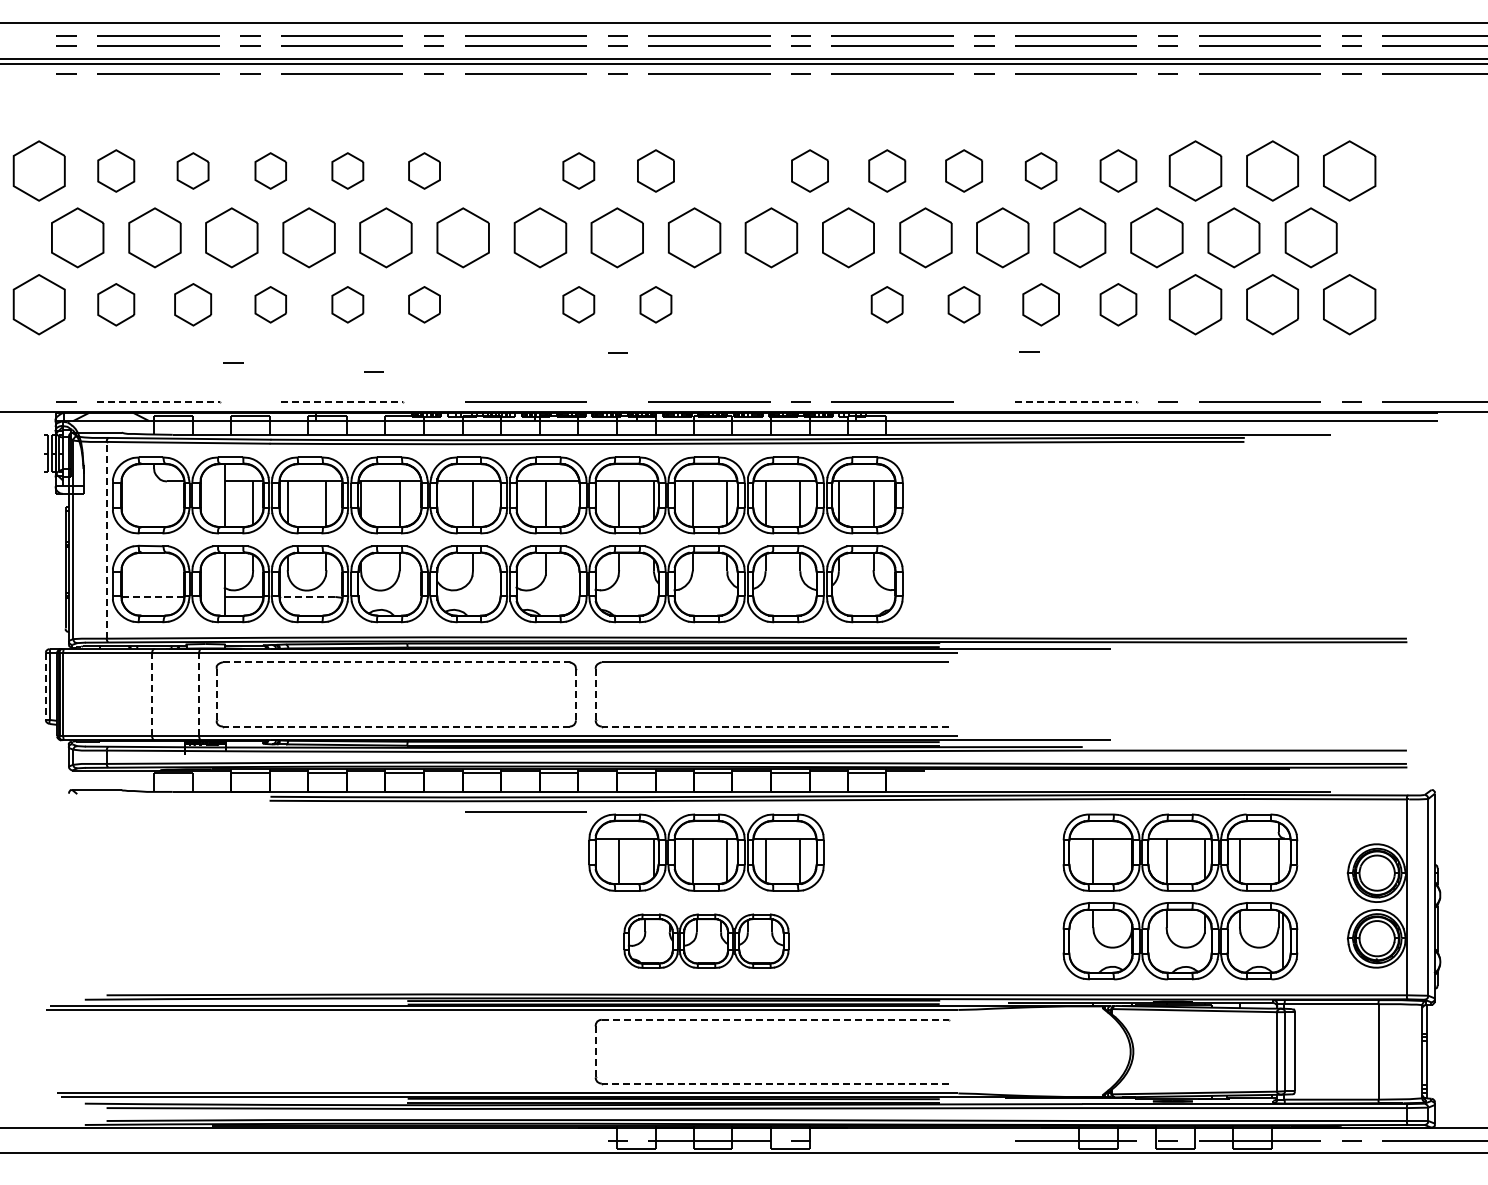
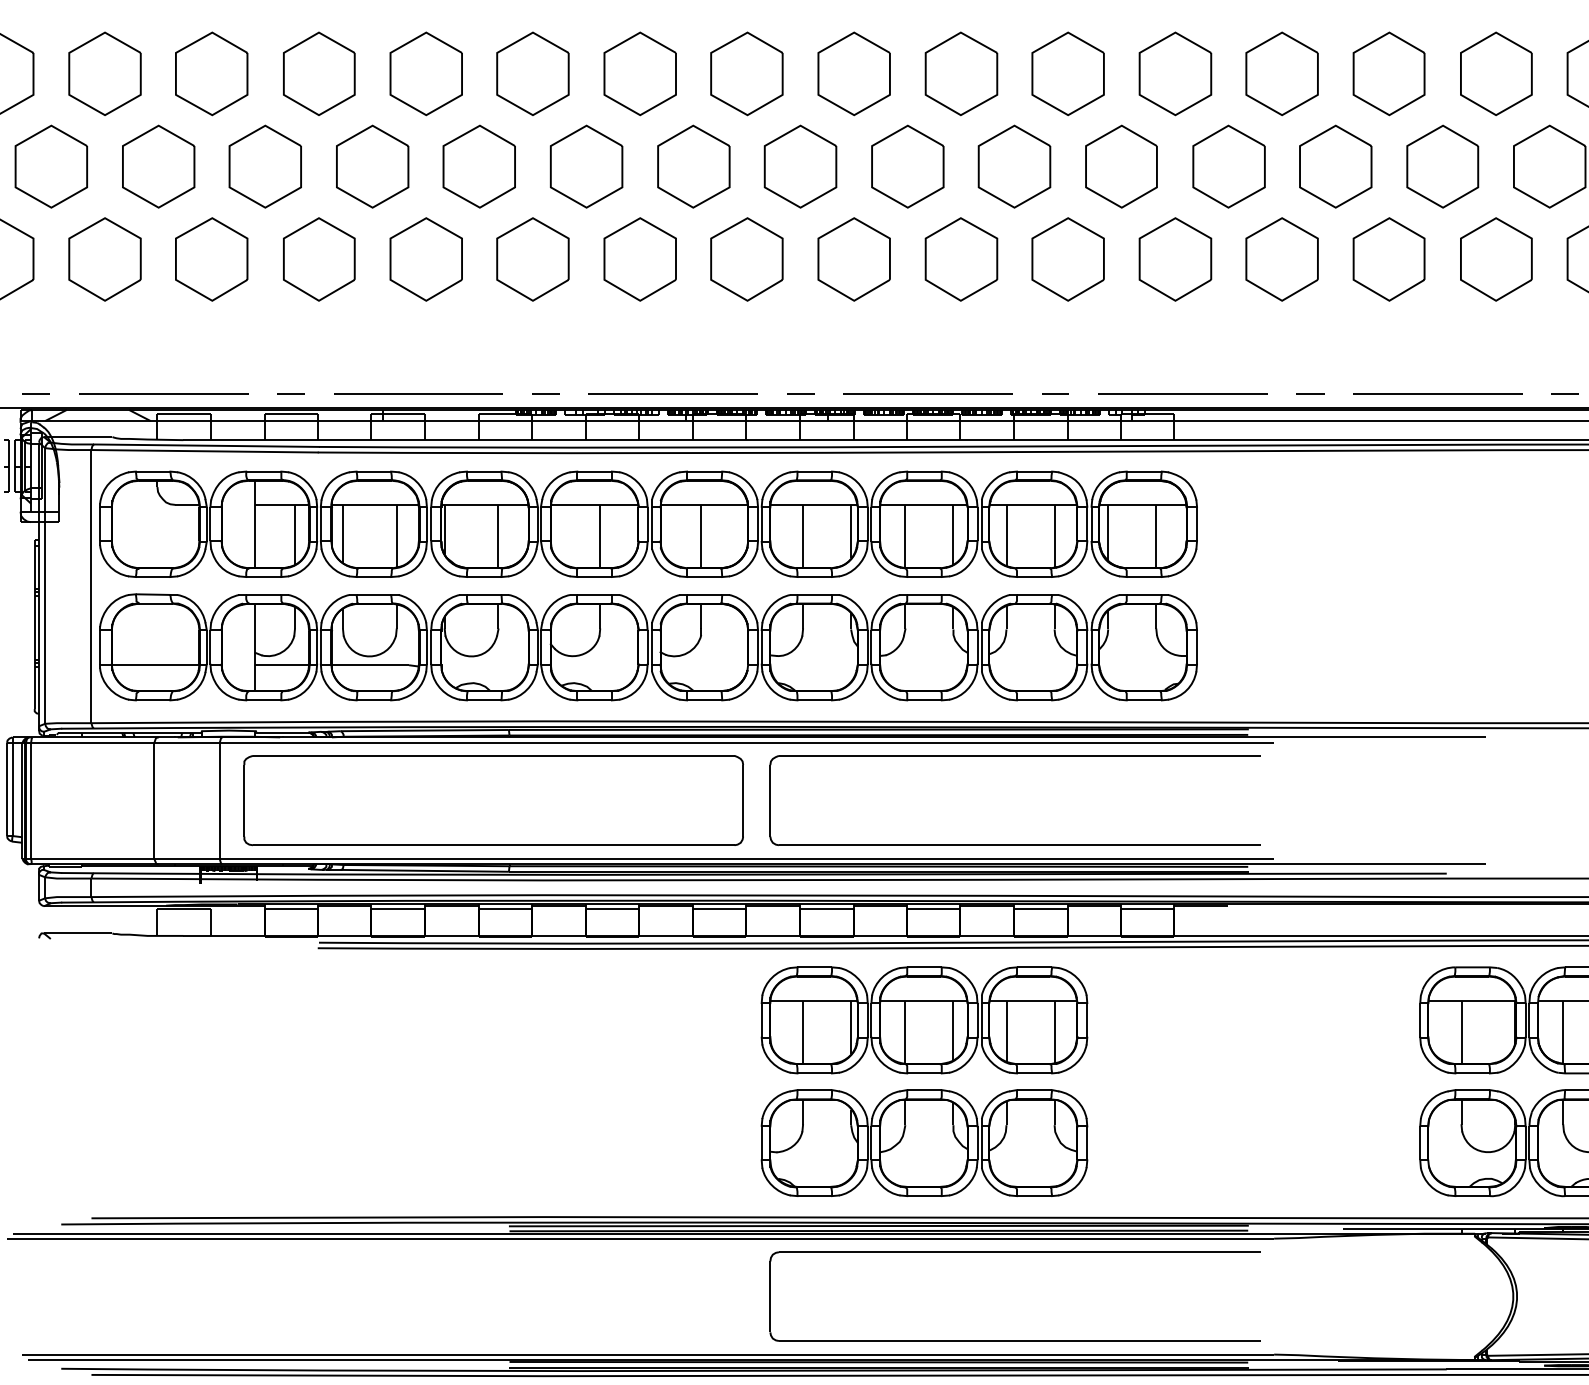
part: (115, 170) -> (103, 73), size x1.43
part: (192, 170) -> (210, 73), size x1.67
part: (270, 170) -> (319, 73), size x1.67
part: (347, 170) -> (425, 73), size x1.67
part: (424, 170) -> (532, 73), size x1.67
part: (501, 170) -> (639, 73), added
part: (578, 170) -> (746, 73), size x1.67
part: (655, 170) -> (853, 73), size x1.43
part: (732, 170) -> (960, 73), added
part: (809, 170) -> (1067, 73), size x1.43
part: (886, 170) -> (1174, 73), size x1.43
part: (963, 170) -> (1281, 73), size x1.43
part: (1040, 170) -> (1388, 73), size x1.67
part: (1118, 170) -> (1496, 73), size x1.43
part: (115, 304) -> (103, 259), size x1.43
part: (192, 304) -> (210, 259), size x1.43
part: (270, 304) -> (319, 259), size x1.67
part: (347, 304) -> (425, 259), size x1.67
part: (424, 304) -> (532, 259), size x1.67
part: (501, 304) -> (639, 259), added
part: (578, 304) -> (746, 259), size x1.67
part: (655, 304) -> (853, 259), size x1.67
part: (732, 304) -> (960, 259), added
part: (809, 304) -> (1067, 259), added
part: (886, 304) -> (1174, 259), size x1.67
part: (963, 304) -> (1281, 259), size x1.67
part: (1040, 304) -> (1388, 259), size x1.43
part: (1118, 304) -> (1496, 259), size x1.43
line: (1029, 351) -> (1310, 393), moved
line: (617, 352) -> (800, 393), moved
line: (233, 362) -> (291, 393), moved
line: (373, 371) -> (545, 393), moved
line: (159, 401) -> (164, 393), dashed -> solid
line: (342, 401) -> (419, 393), dashed -> solid
line: (1076, 401) -> (1438, 393), dashed -> solid
line: (106, 539) -> (91, 585), dashed -> solid
line: (152, 596) -> (155, 664), dashed -> solid
line: (306, 596) -> (369, 664), dashed -> solid
line: (396, 662) -> (493, 756), dashed -> solid
line: (45, 687) -> (6, 790), dashed -> solid
line: (151, 693) -> (153, 799), dashed -> solid
line: (198, 693) -> (219, 799), dashed -> solid
line: (576, 693) -> (743, 799), dashed -> solid
line: (216, 695) -> (244, 802), dashed -> solid
line: (595, 695) -> (770, 802), dashed -> solid
line: (395, 726) -> (492, 845), dashed -> solid
line: (774, 726) -> (1018, 845), dashed -> solid
line: (525, 811) -> (673, 963), removed
part: (706, 941) -> (924, 1143), size x1.43
line: (775, 1019) -> (1020, 1251), dashed -> solid
line: (595, 1052) -> (770, 1297), dashed -> solid
line: (774, 1083) -> (1018, 1340), dashed -> solid

